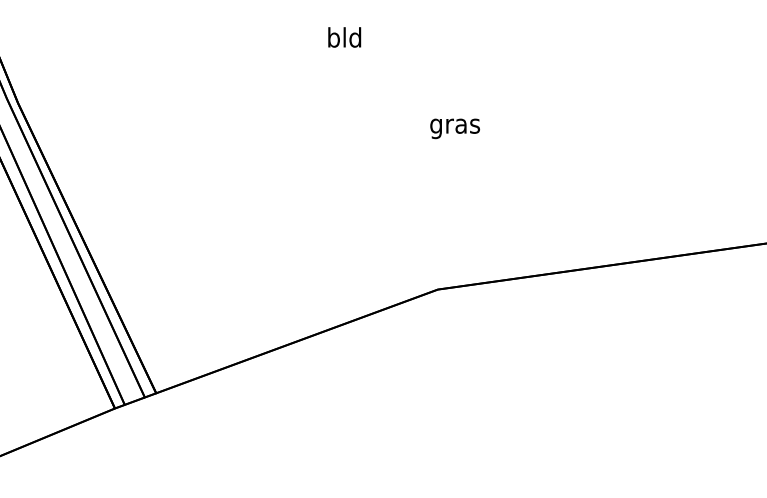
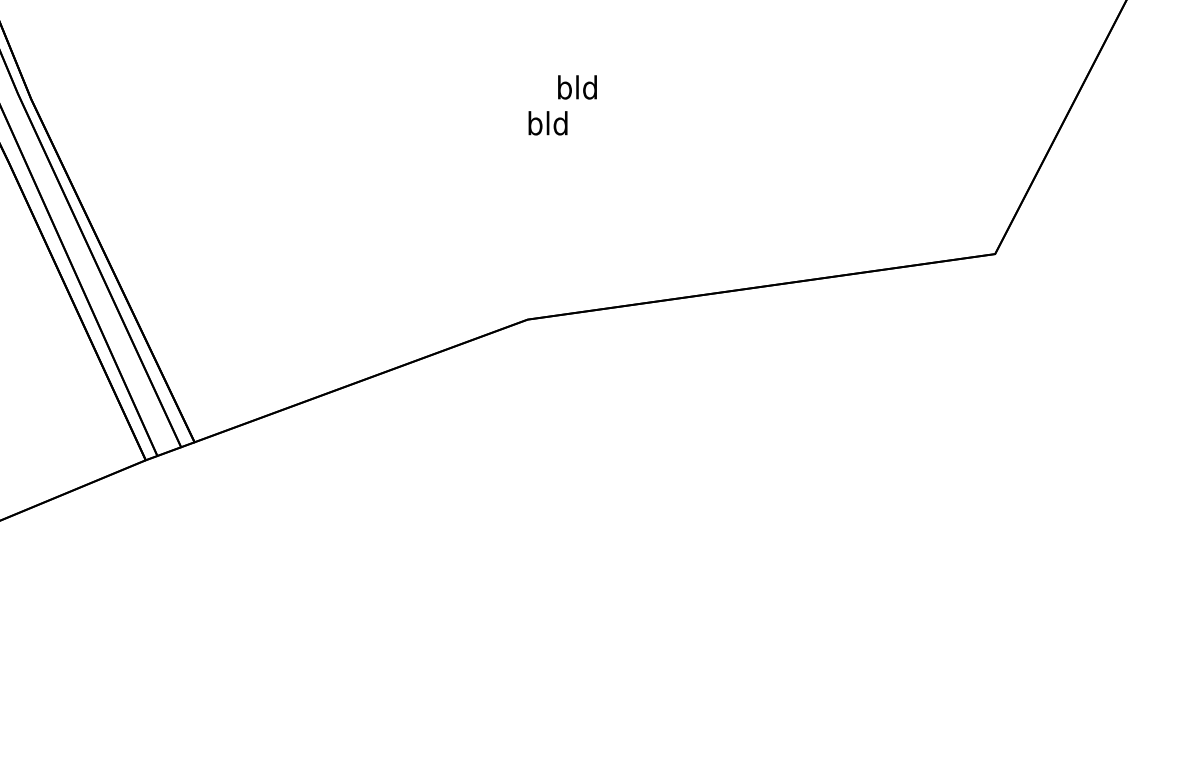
text: (344, 37) -> (577, 87), moved
text: (454, 126) -> (547, 126), gras -> bld

